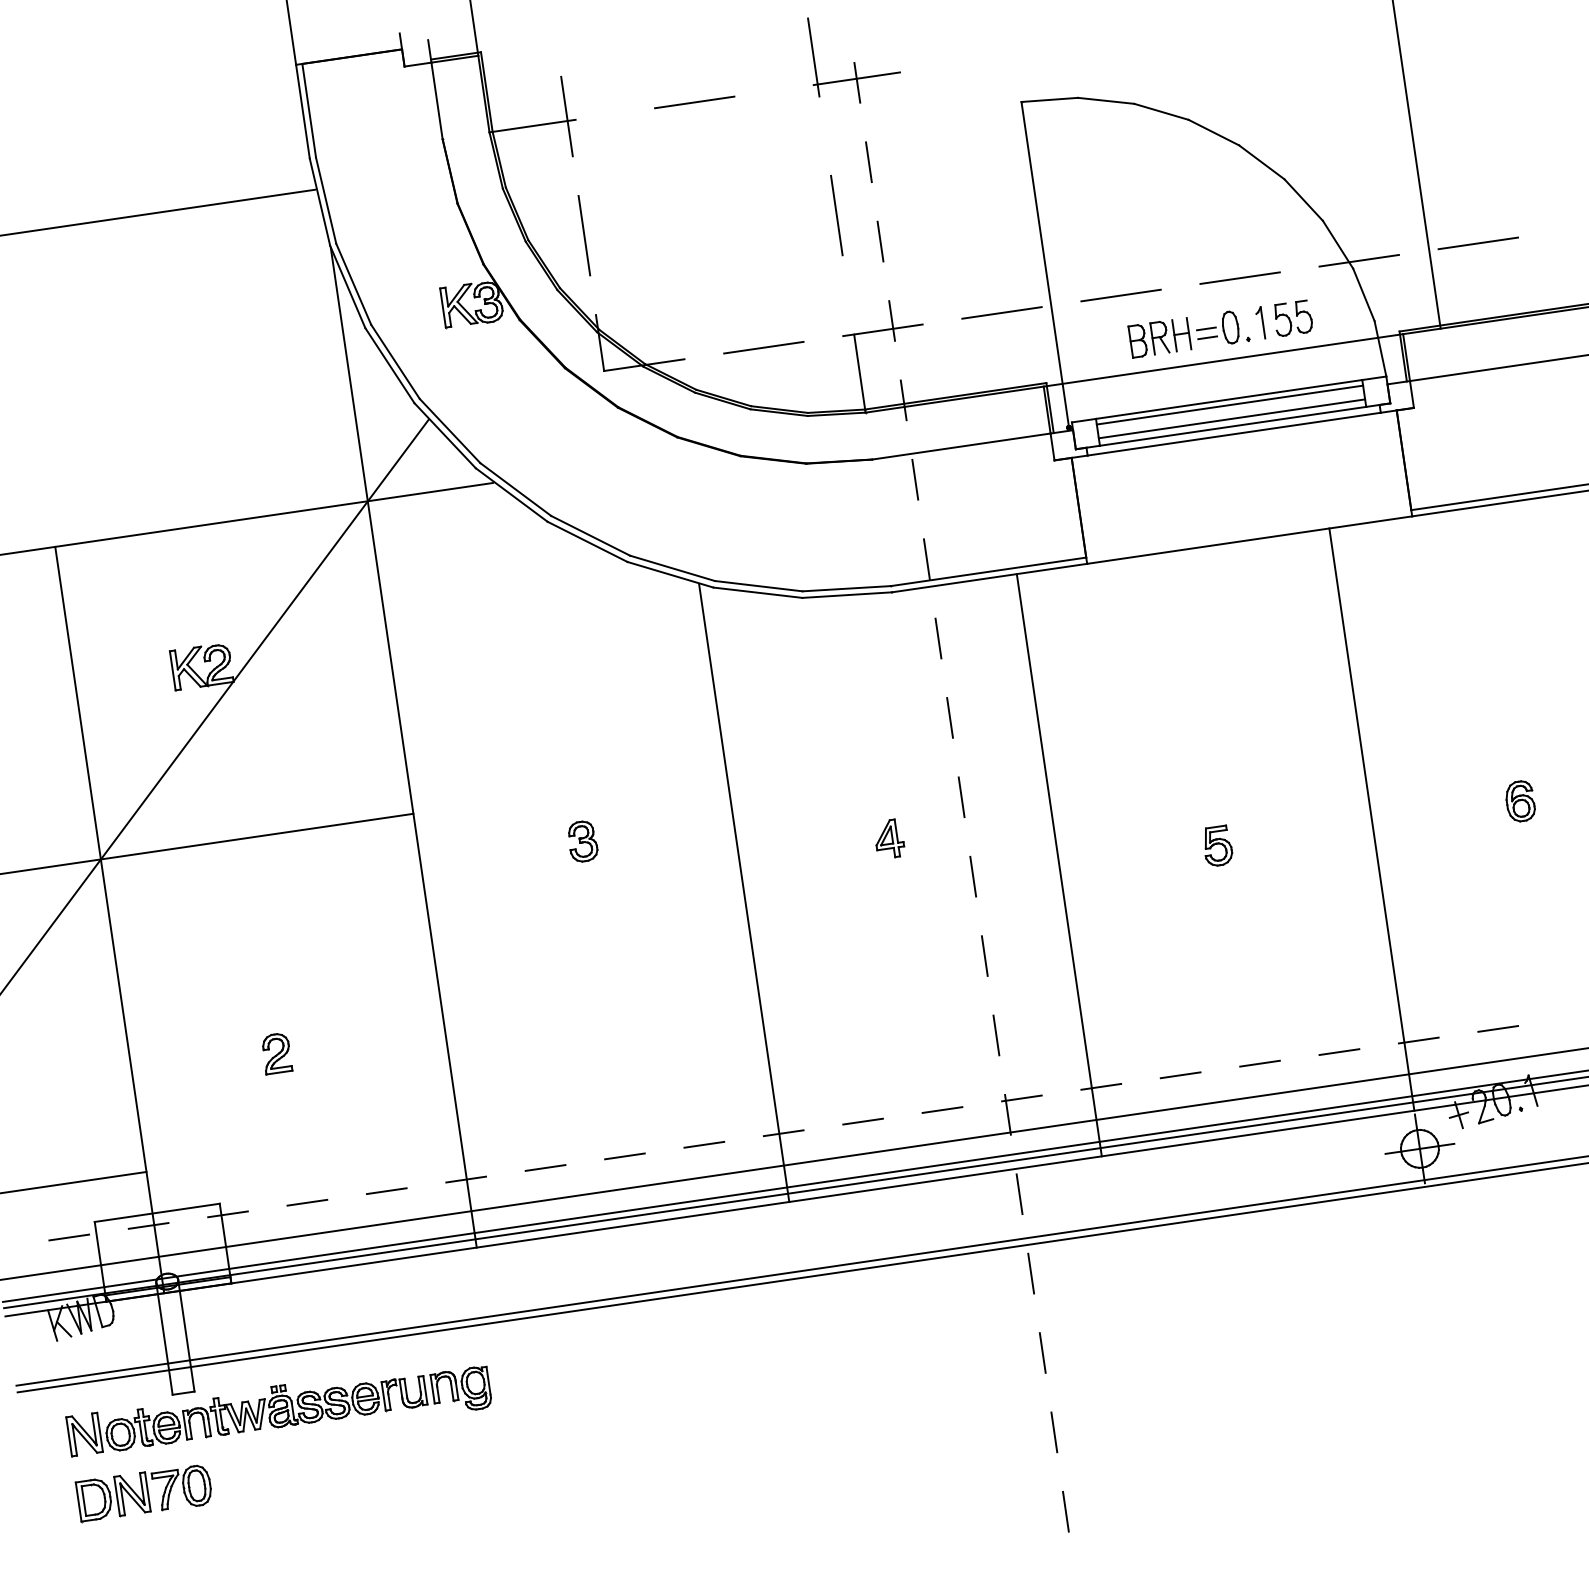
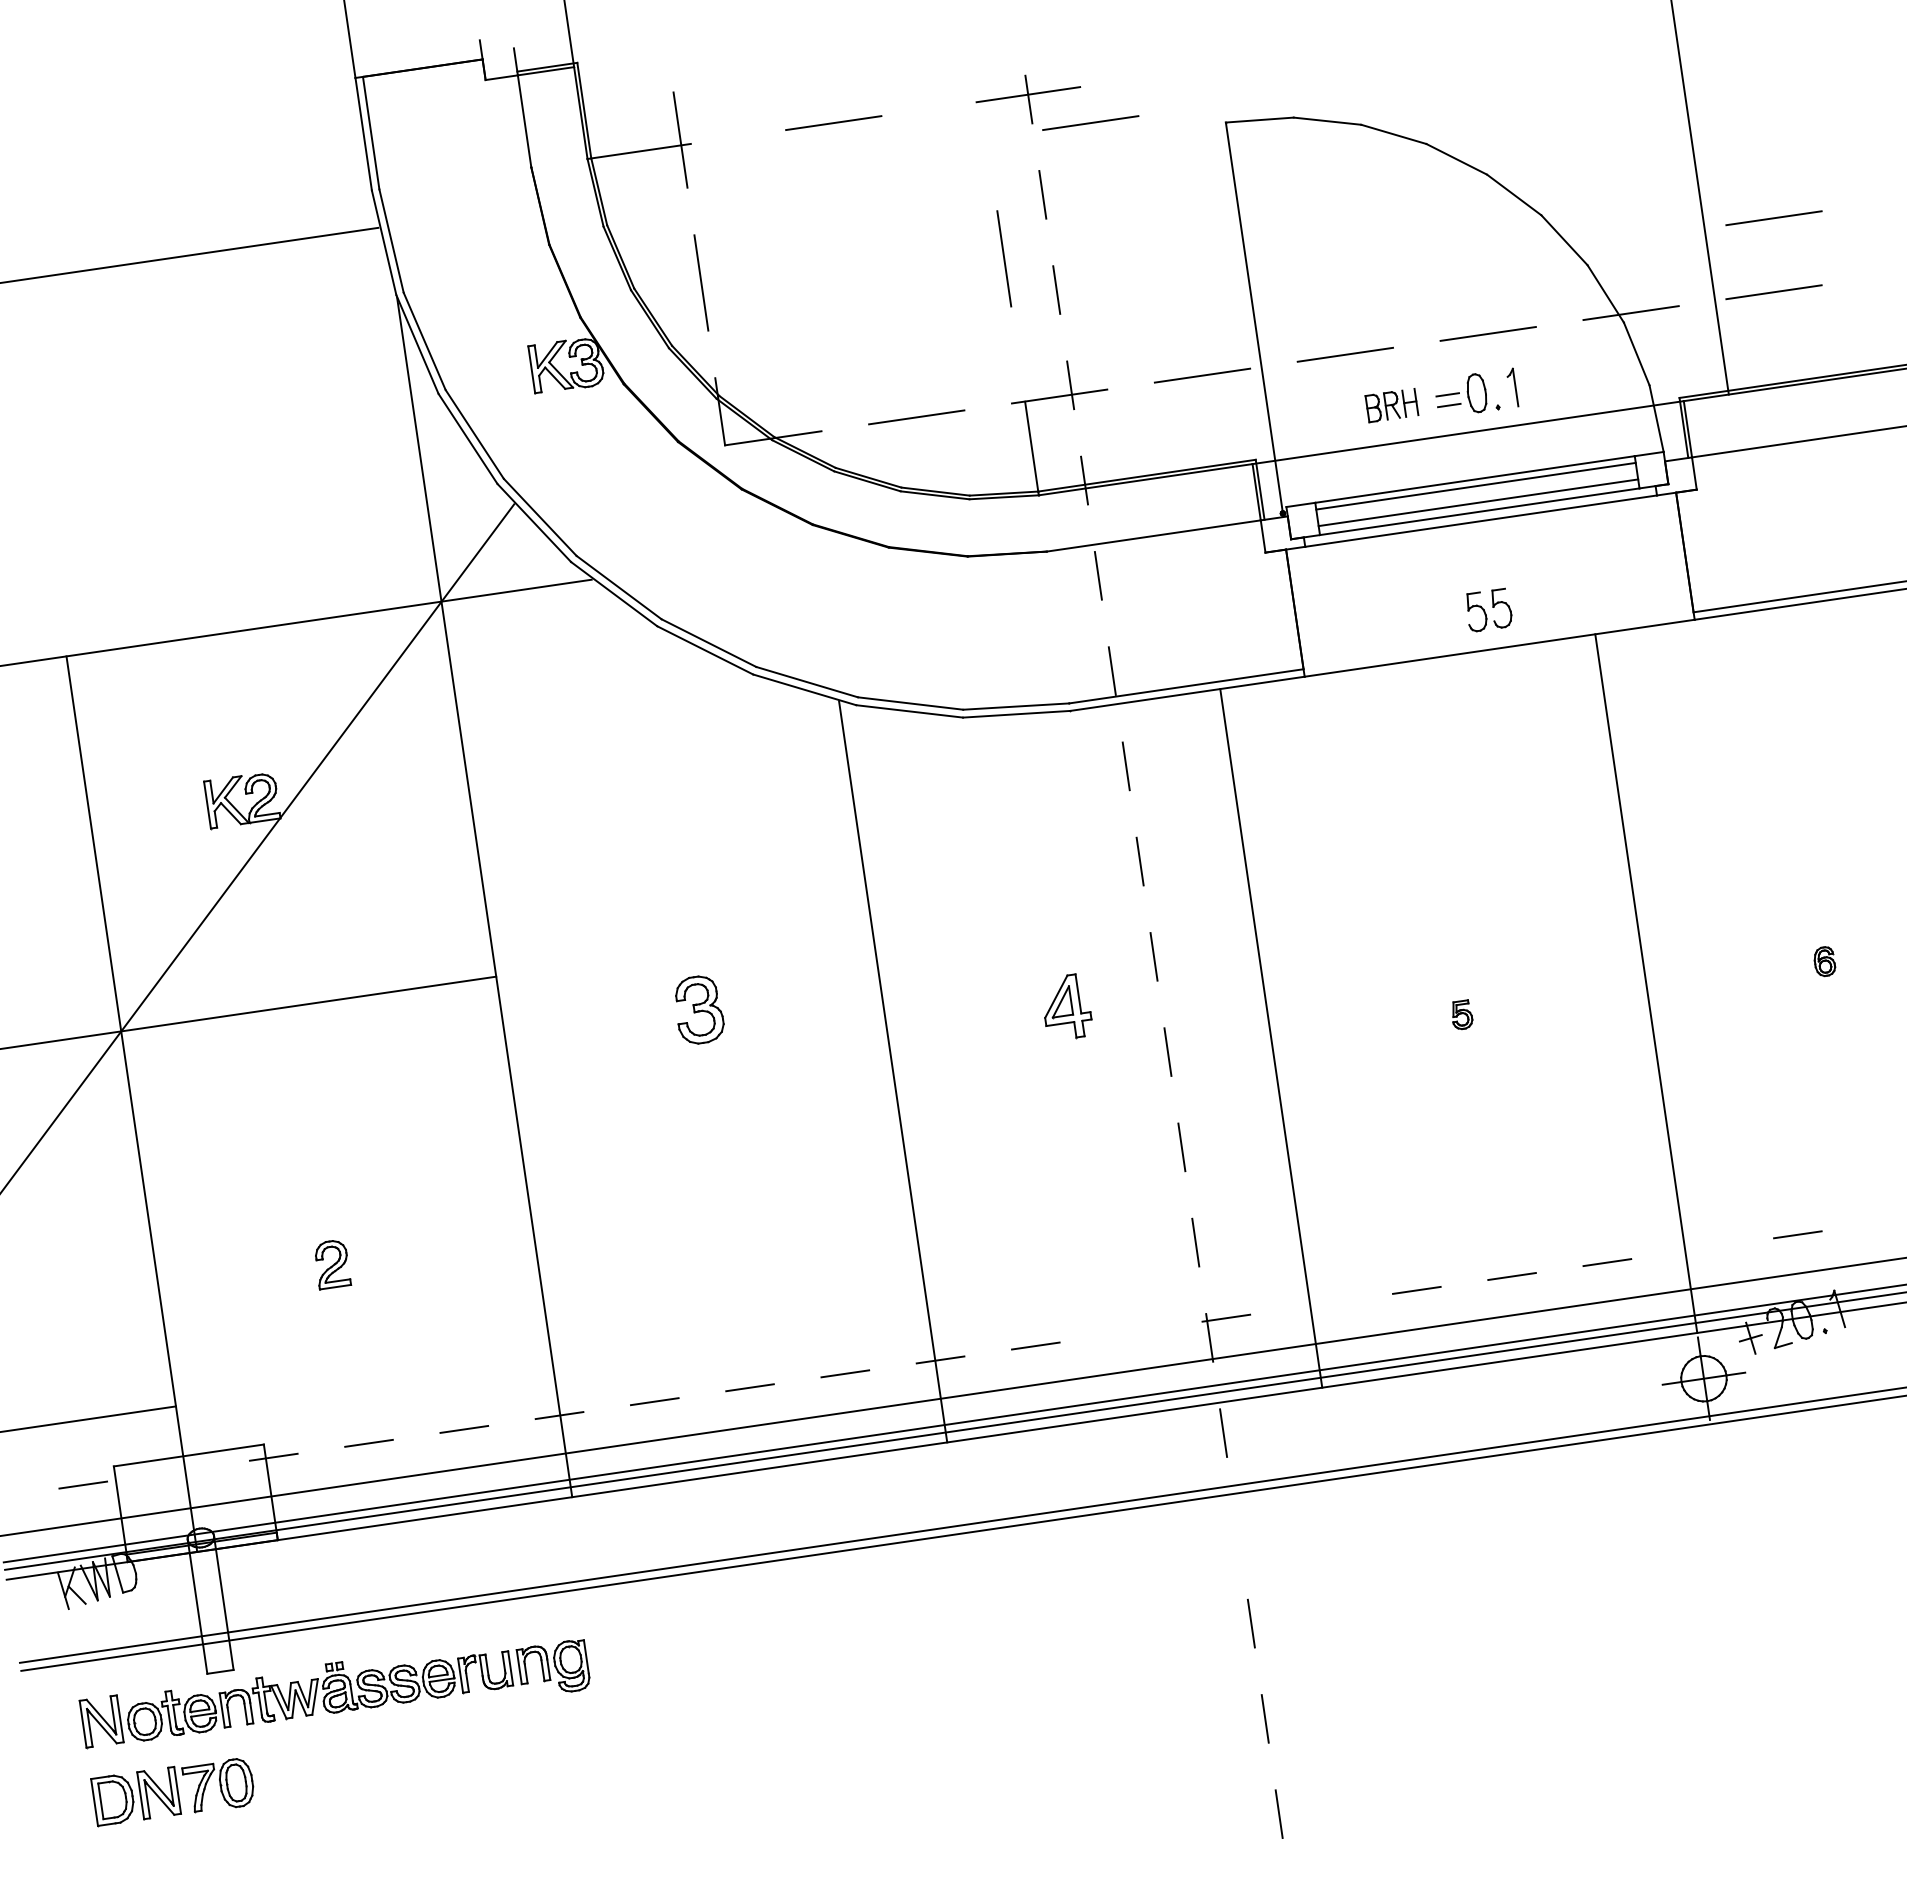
line: (813, 56) -> (976, 68), removed
line: (908, 101) -> (1090, 122), added
line: (1477, 181) -> (1773, 218), added
part: (1293, 317) -> (1489, 609), moved
part: (1159, 337) -> (1391, 405), size x0.7
part: (1520, 801) -> (1824, 961), size x0.6
part: (890, 838) -> (1068, 1006), size x1.4
part: (583, 841) -> (700, 1009), size x1.4
part: (1218, 845) -> (1462, 1014), size x0.6
line: (1418, 1040) -> (1702, 1248), removed
line: (1101, 1086) -> (1321, 1303), removed
line: (942, 1109) -> (1130, 1331), removed
line: (148, 1225) -> (178, 1470), removed
line: (1031, 1273) -> (1237, 1528), removed

